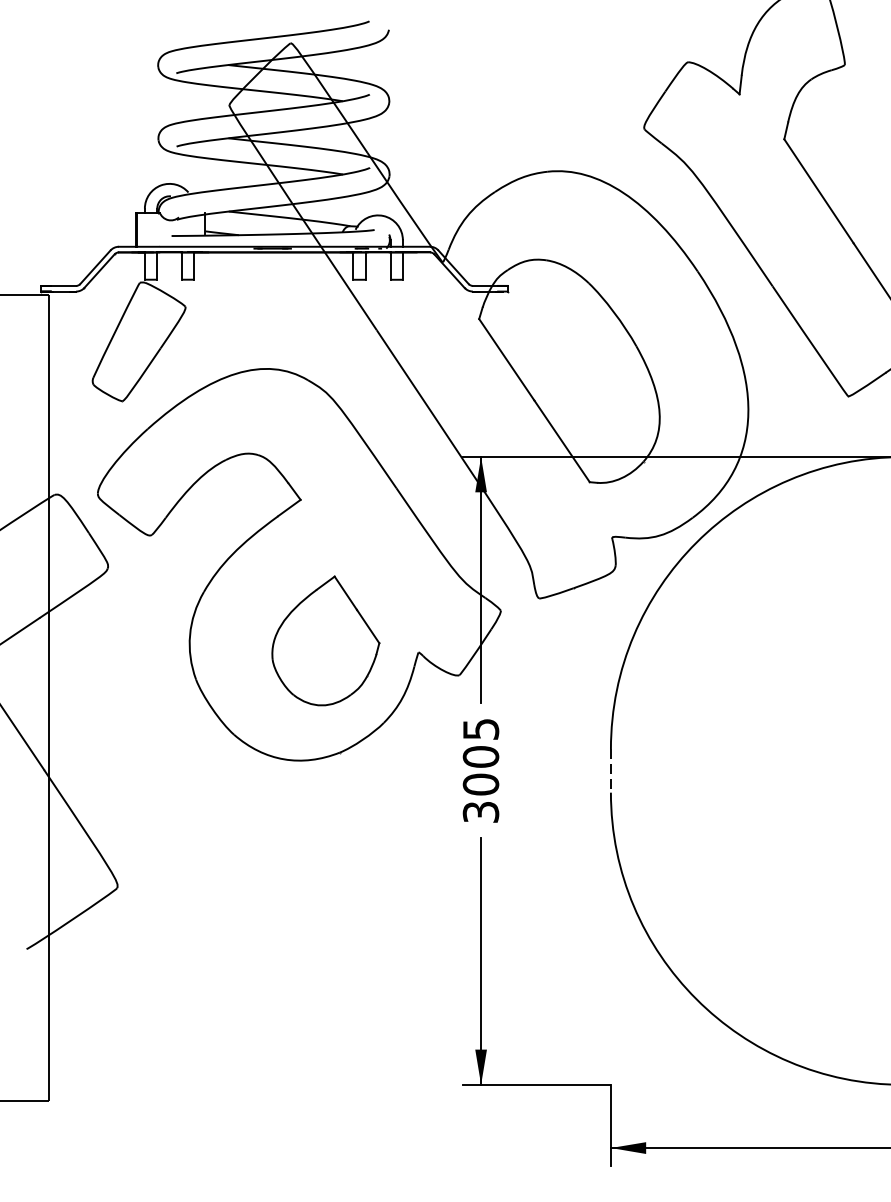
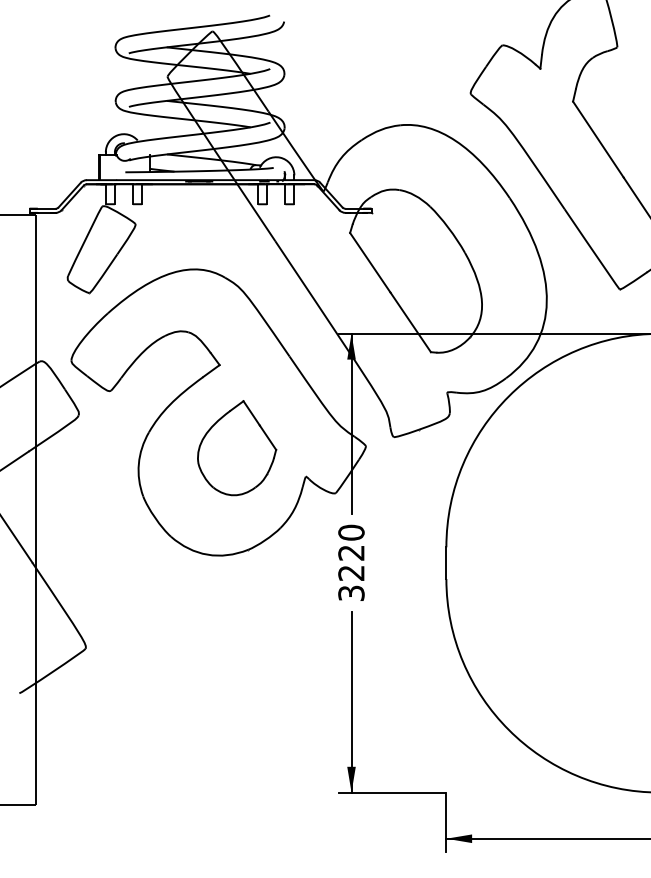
part: (326, 641) -> (237, 448), moved
text: (481, 756) -> (351, 552), 3005 -> 3220
line: (611, 771) -> (446, 563), dashed -> solid

